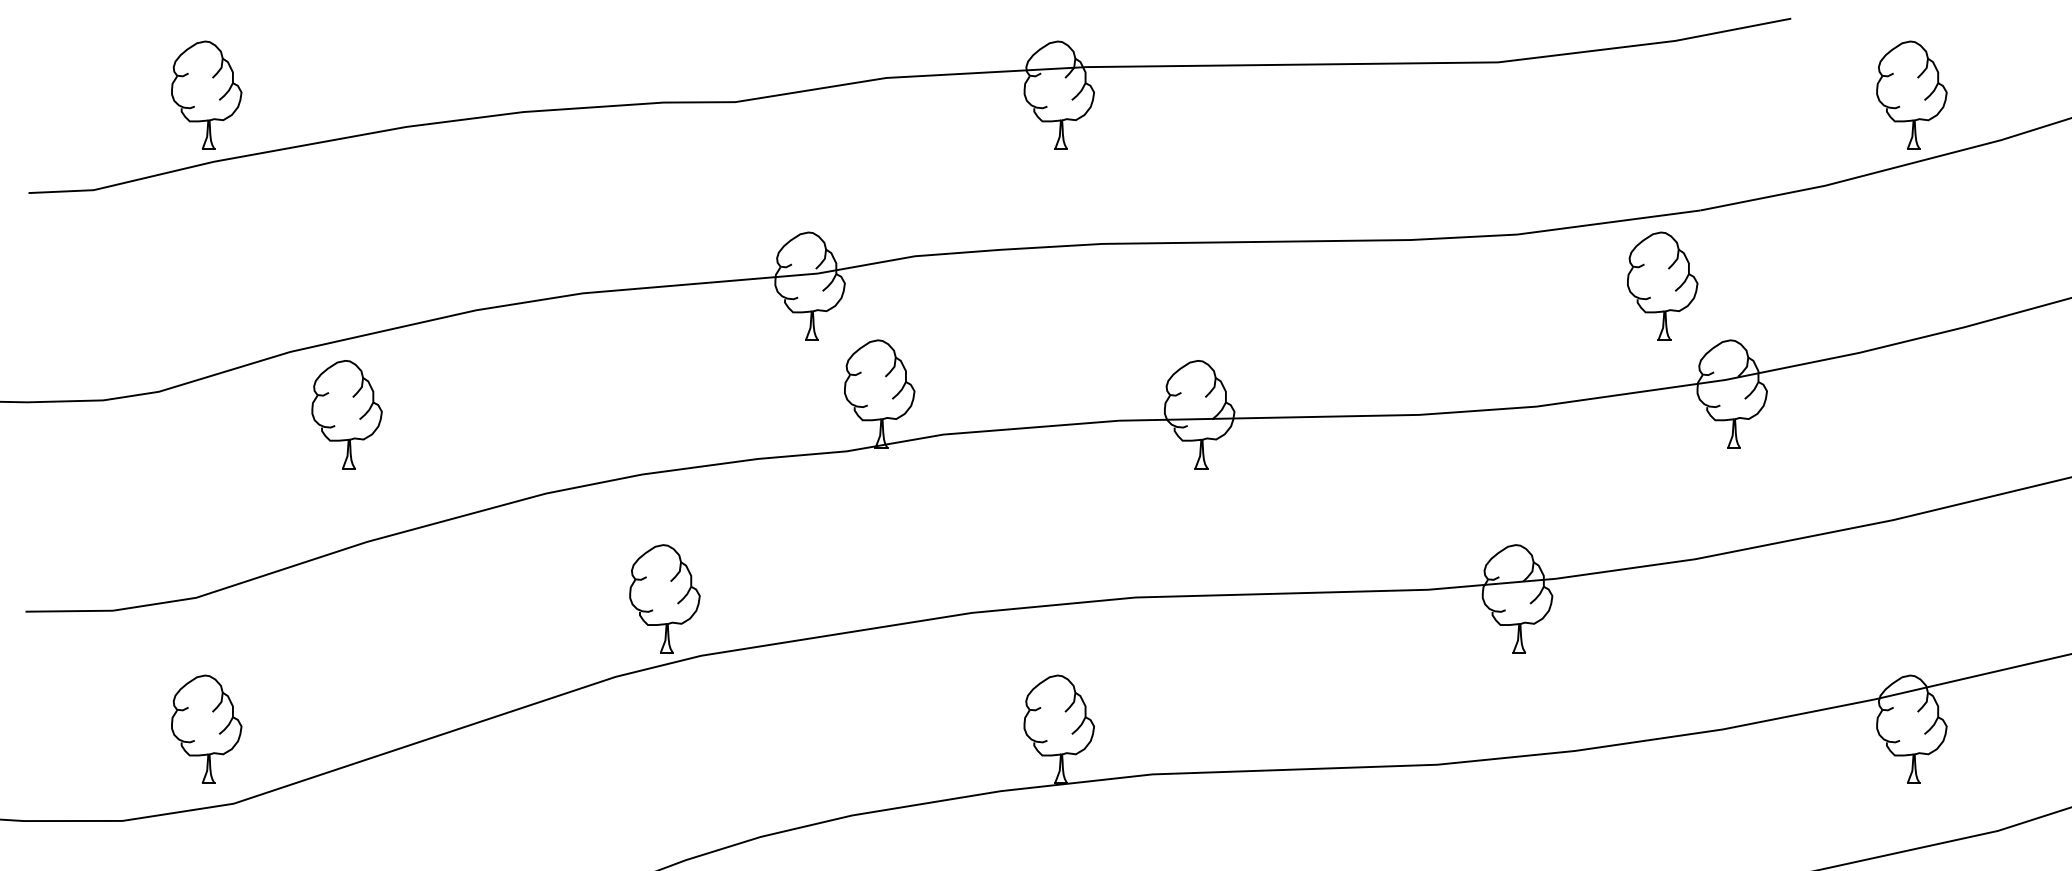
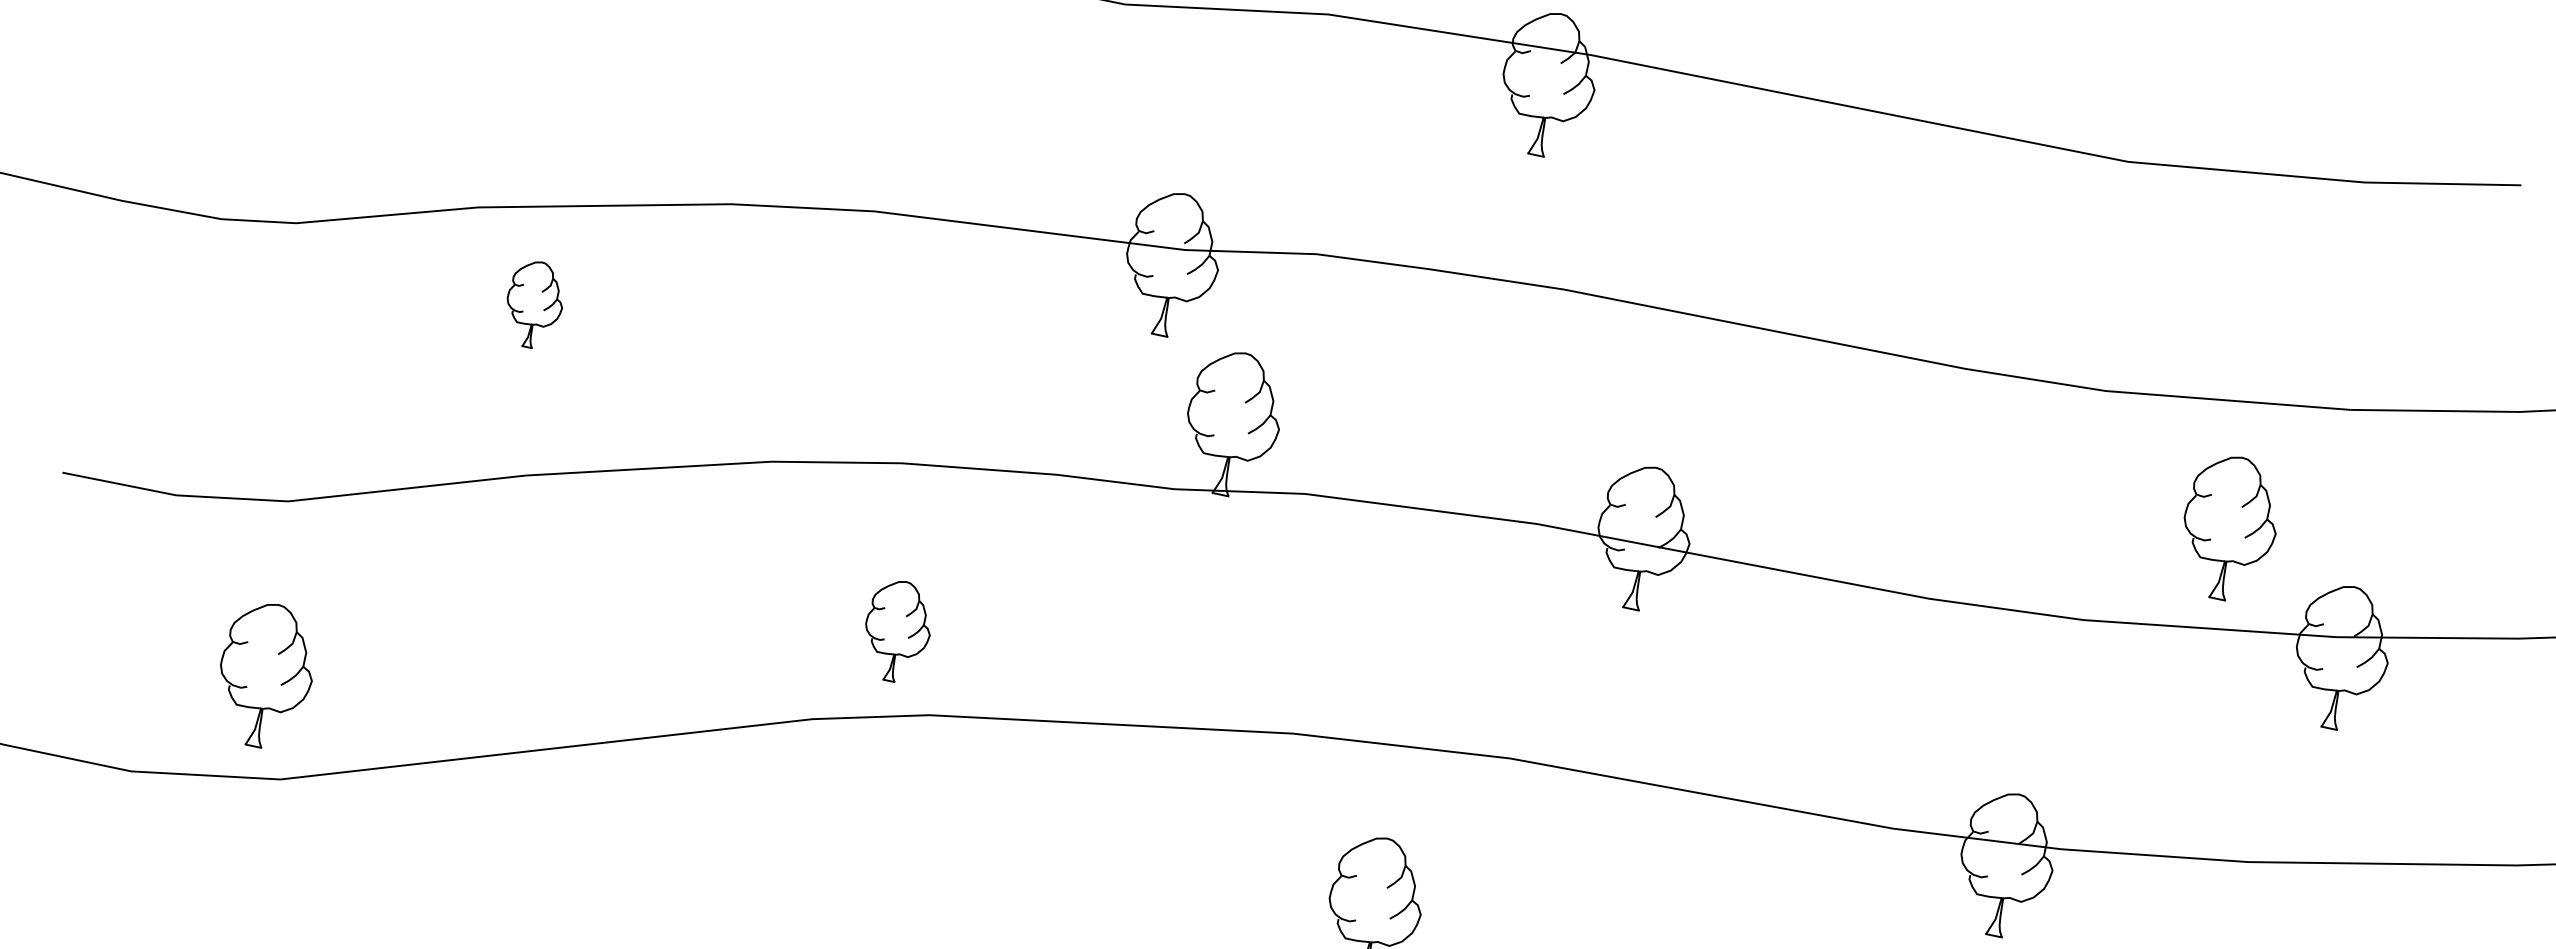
part: (1662, 285) -> (2229, 527), moved
part: (346, 414) -> (533, 304), size x0.6
part: (664, 598) -> (897, 630), size x0.7

